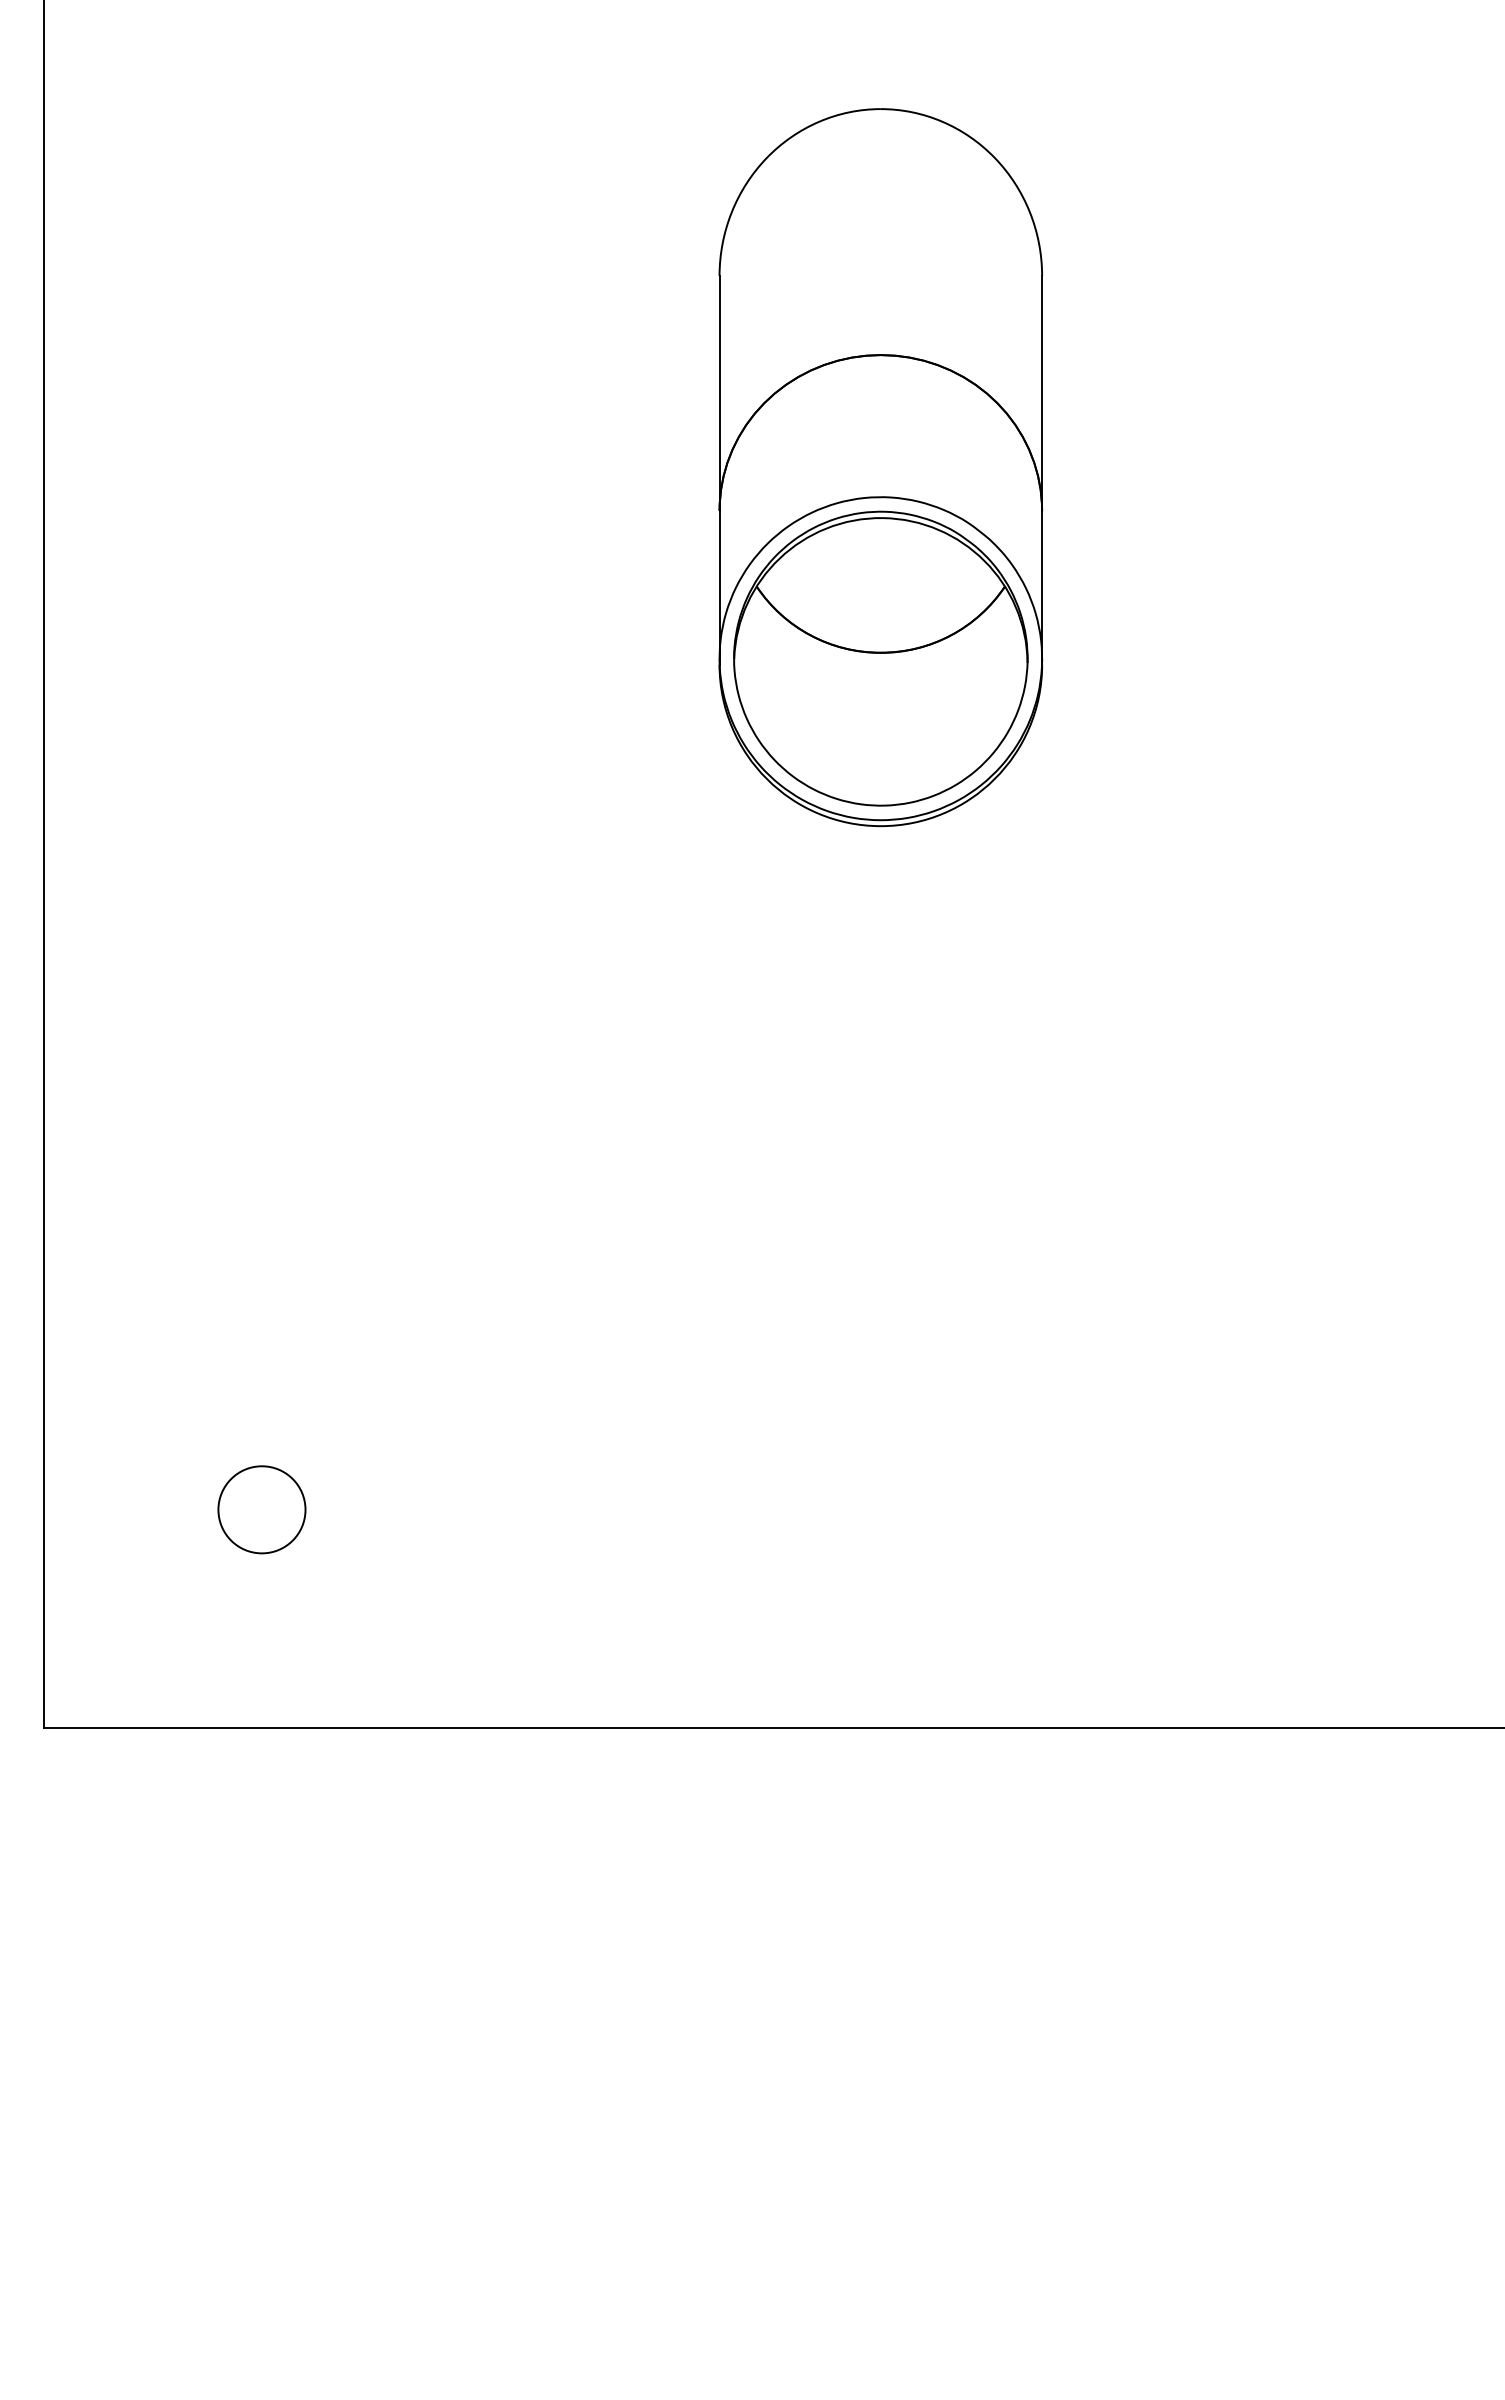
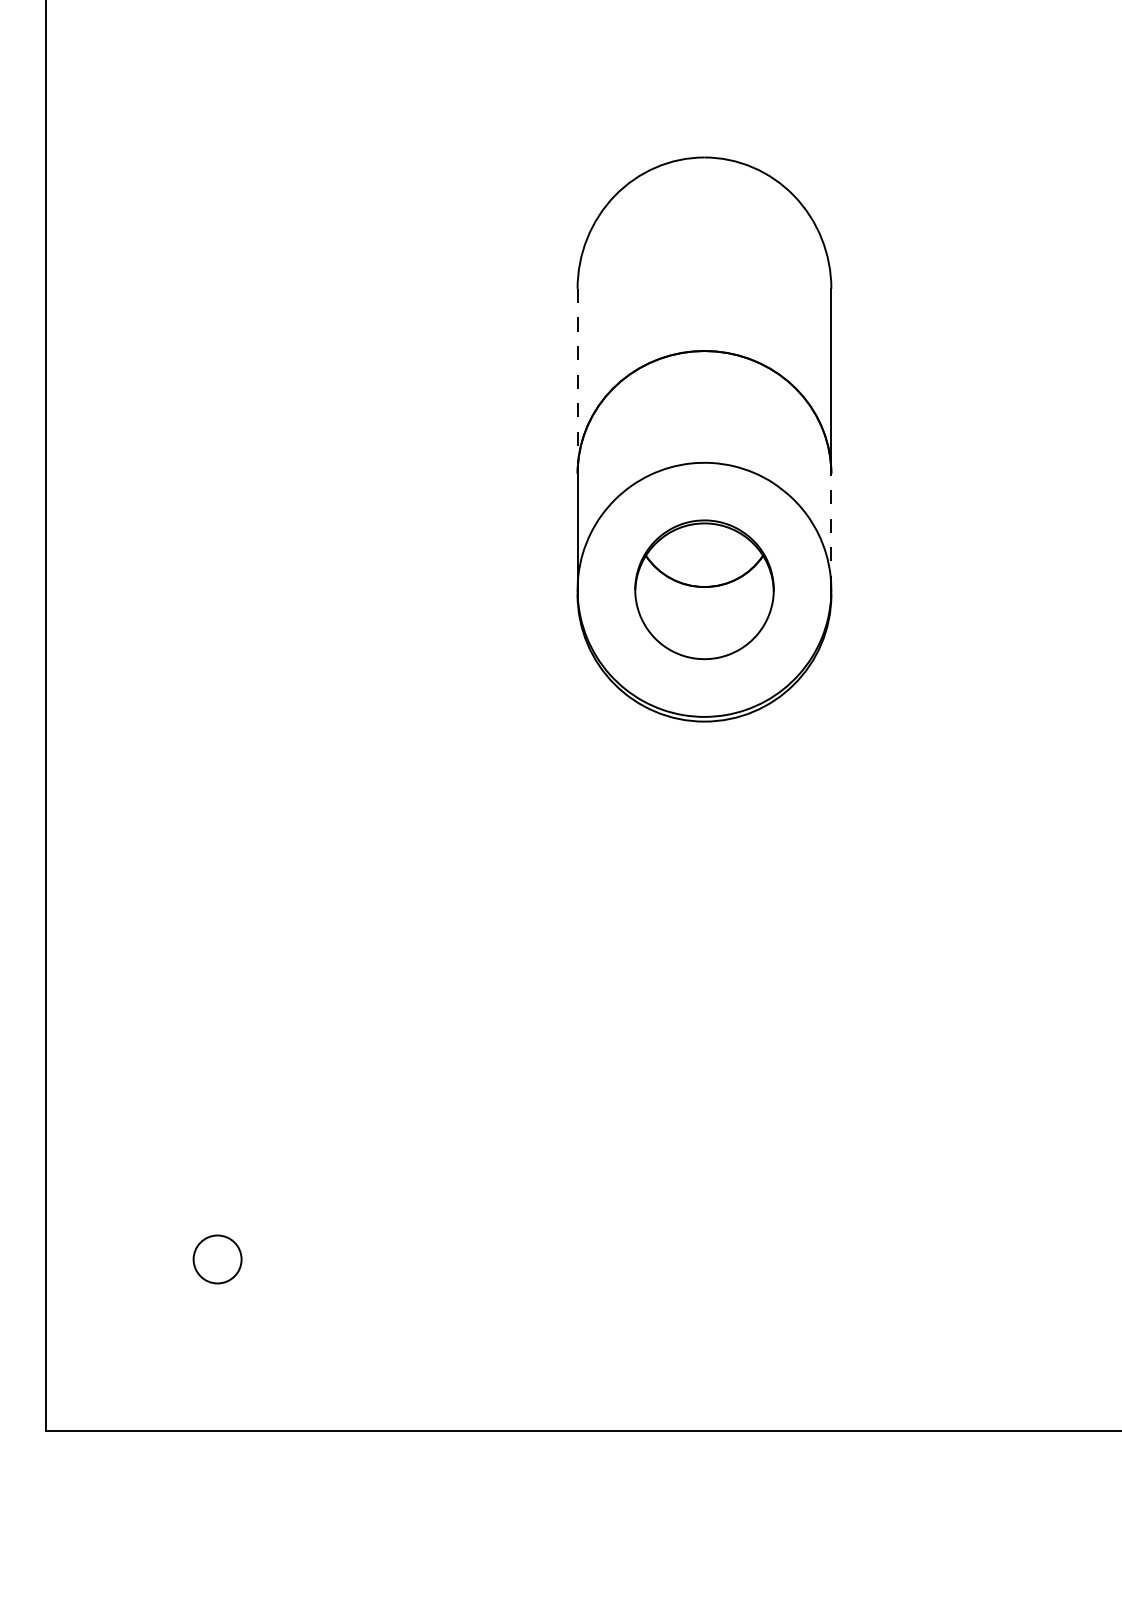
line: (719, 393) -> (577, 381), solid -> dashed
line: (1042, 584) -> (831, 531), solid -> dashed
part: (880, 658) -> (704, 589), size x0.6
circle: (261, 1509) -> (217, 1259), size x0.7

